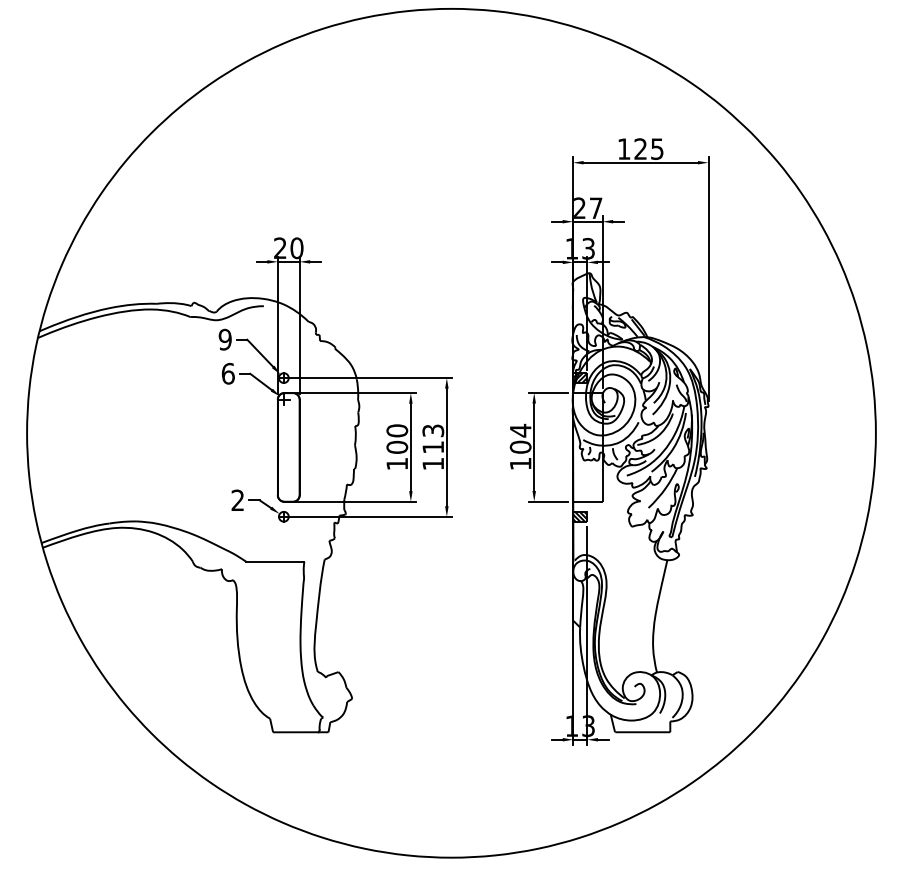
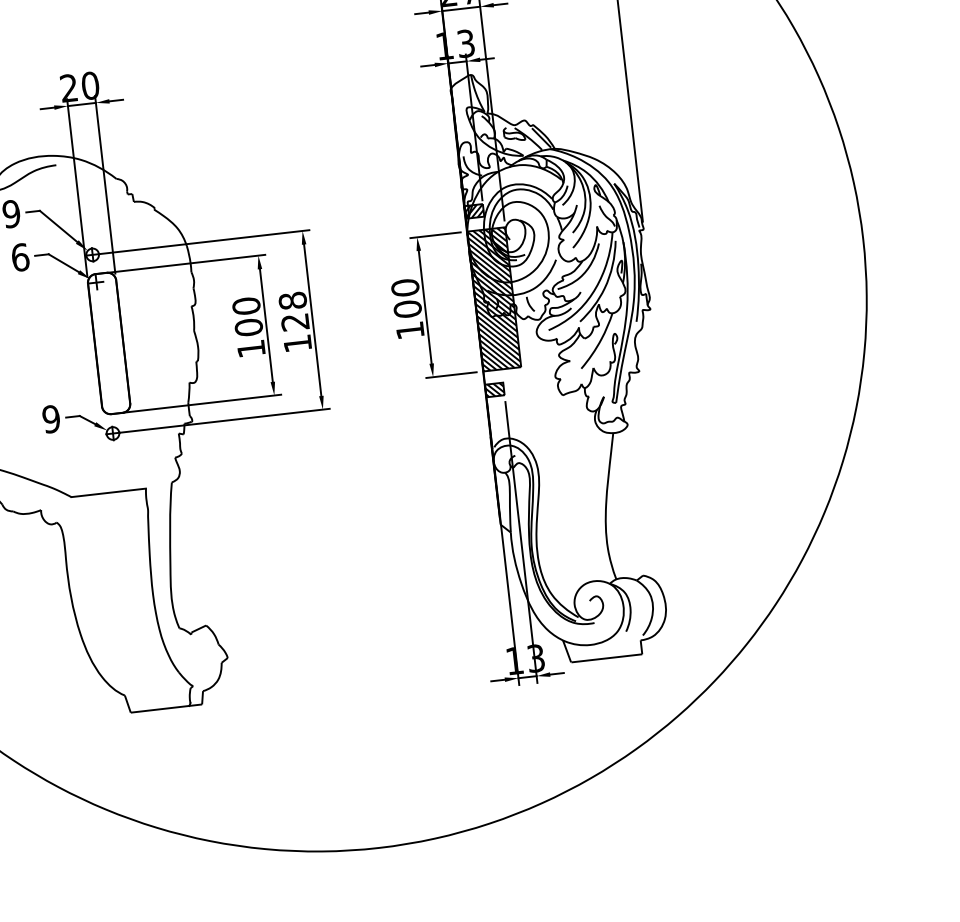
text: (520, 430) -> (405, 287), 104 -> 100
text: (433, 438) -> (294, 310), 113 -> 128
hatch: (587, 446) -> (493, 298), added
text: (237, 500) -> (50, 419), 2 -> 9

